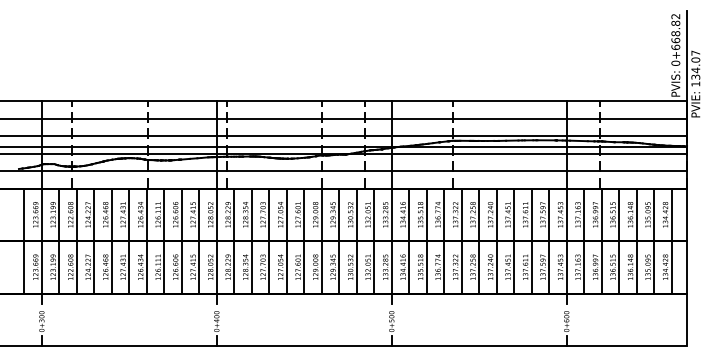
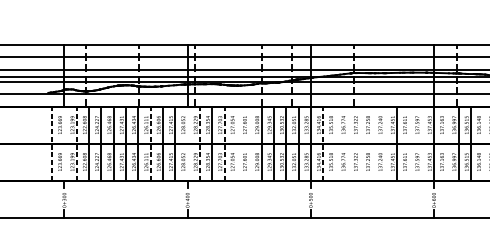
line: (24, 240) -> (52, 143), solid -> dashed
line: (41, 240) -> (64, 143), removed
line: (59, 240) -> (76, 143), solid -> dashed
line: (164, 240) -> (150, 143), solid -> dashed
line: (216, 240) -> (187, 143), removed
line: (234, 240) -> (200, 143), solid -> dashed
line: (269, 240) -> (224, 143), solid -> dashed
line: (286, 240) -> (236, 143), removed
line: (304, 240) -> (249, 143), removed
line: (409, 240) -> (323, 143), solid -> dashed
line: (426, 240) -> (335, 143), removed
line: (444, 240) -> (348, 143), removed
line: (461, 240) -> (359, 143), removed
line: (479, 240) -> (372, 143), removed
line: (496, 240) -> (384, 143), removed
line: (531, 240) -> (409, 143), removed
line: (549, 240) -> (421, 143), removed
line: (584, 240) -> (446, 143), removed
line: (636, 240) -> (483, 143), removed

